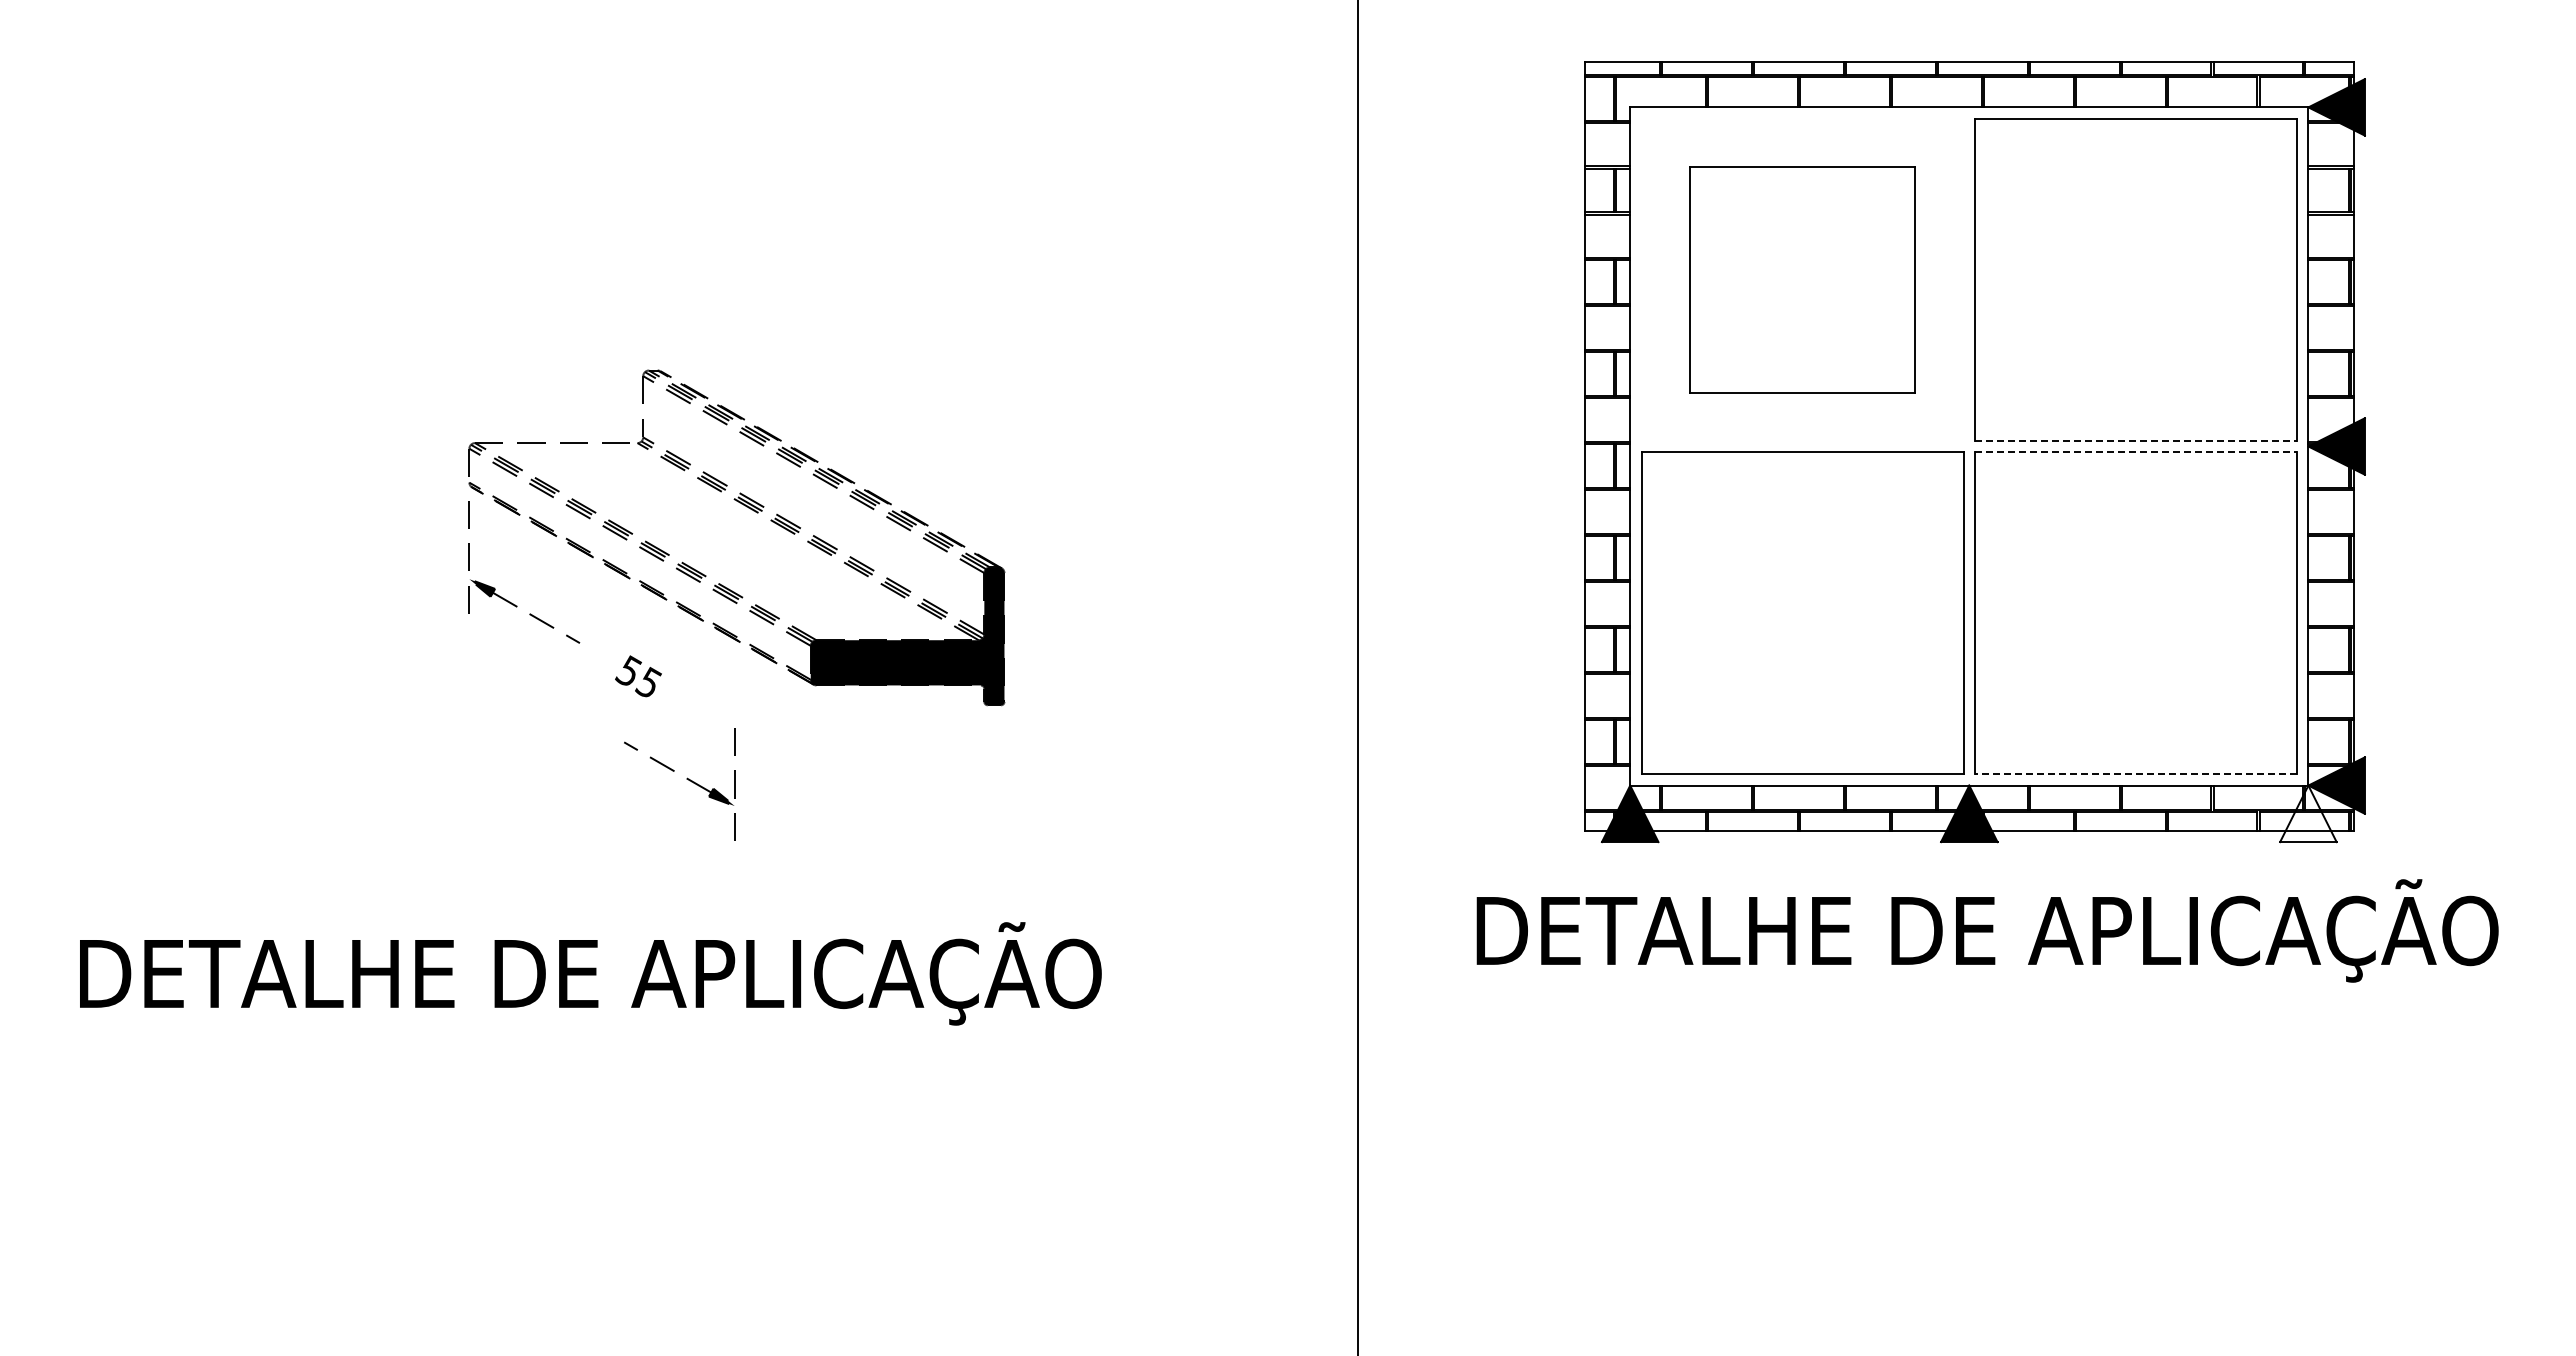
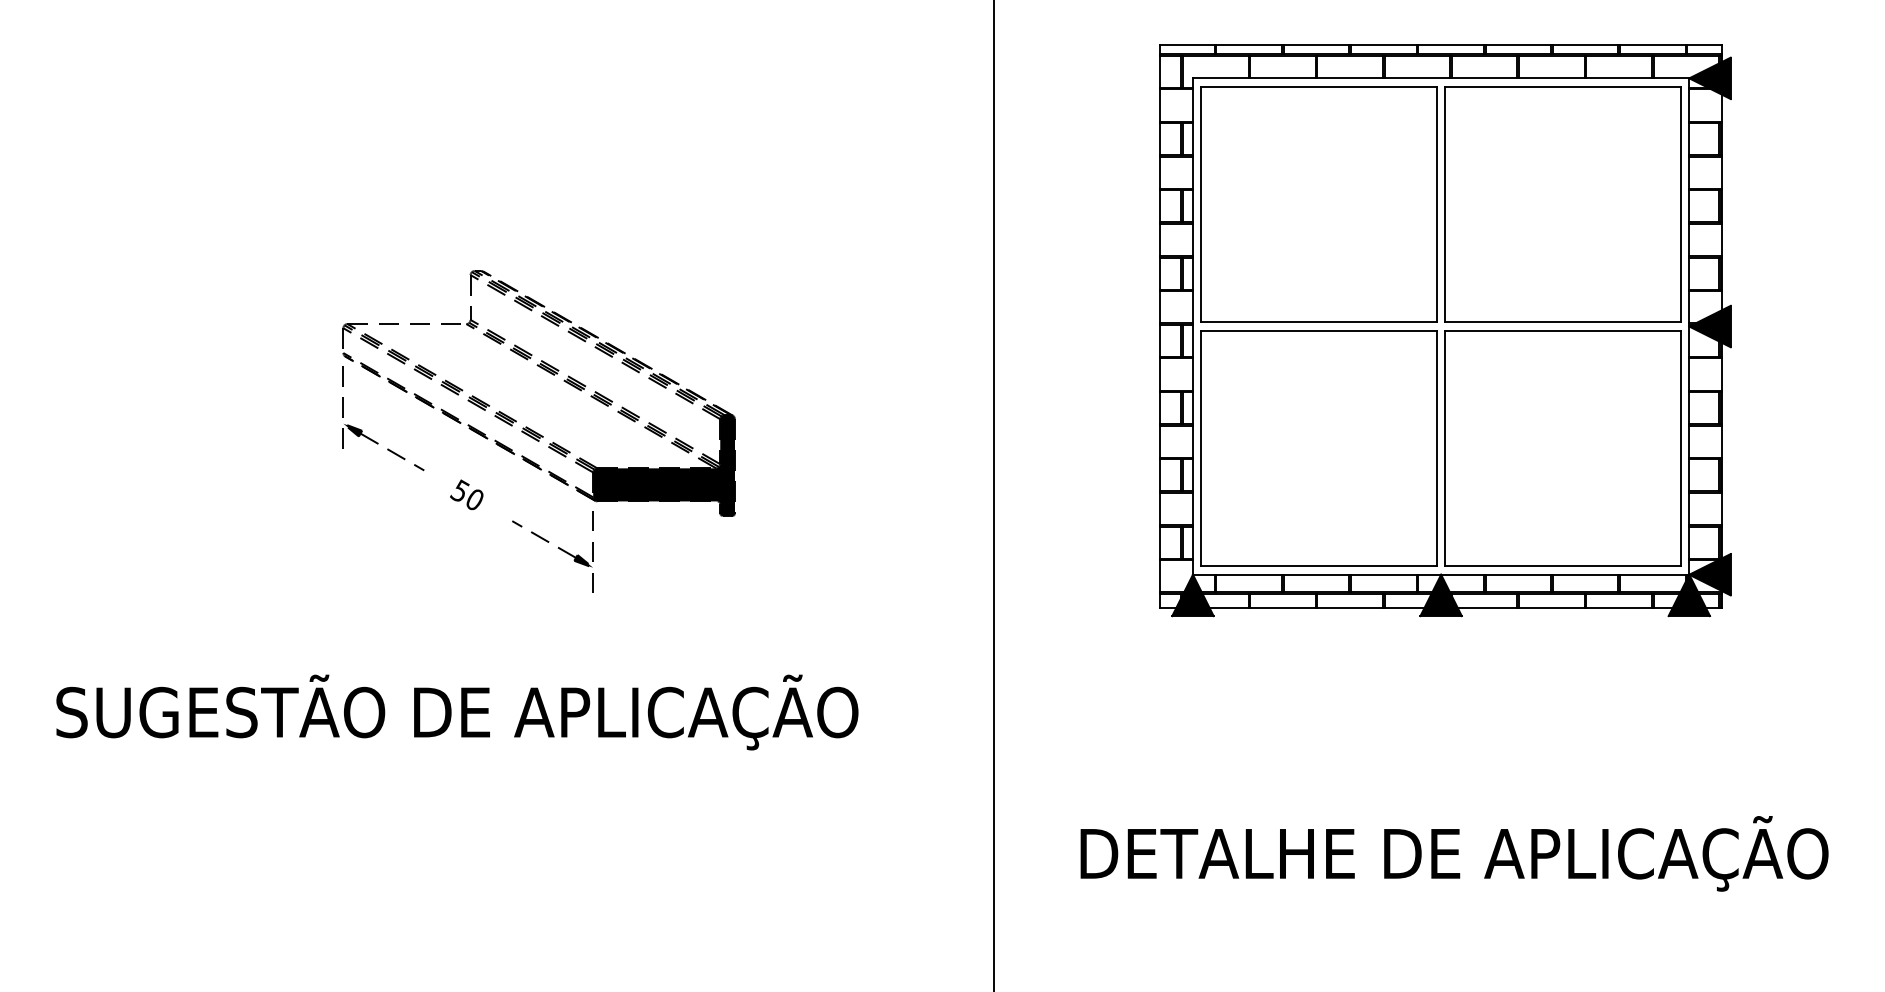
part: (1802, 279) -> (1319, 204), size x1.43
line: (2136, 440) -> (1563, 322), dashed -> solid
line: (2136, 452) -> (1563, 330), dashed -> solid
text: (648, 681) -> (474, 498), 55 -> 50
line: (2135, 774) -> (1562, 566), dashed -> solid
part: (686, 779) -> (557, 548), moved
fill: (2308, 813) -> (1689, 595), added
text: (1987, 930) -> (1454, 853), moved
text: (625, 973) -> (457, 712), DETALHE DE APLICAÇÃO -> SUGESTÃO DE APLICAÇÃO

